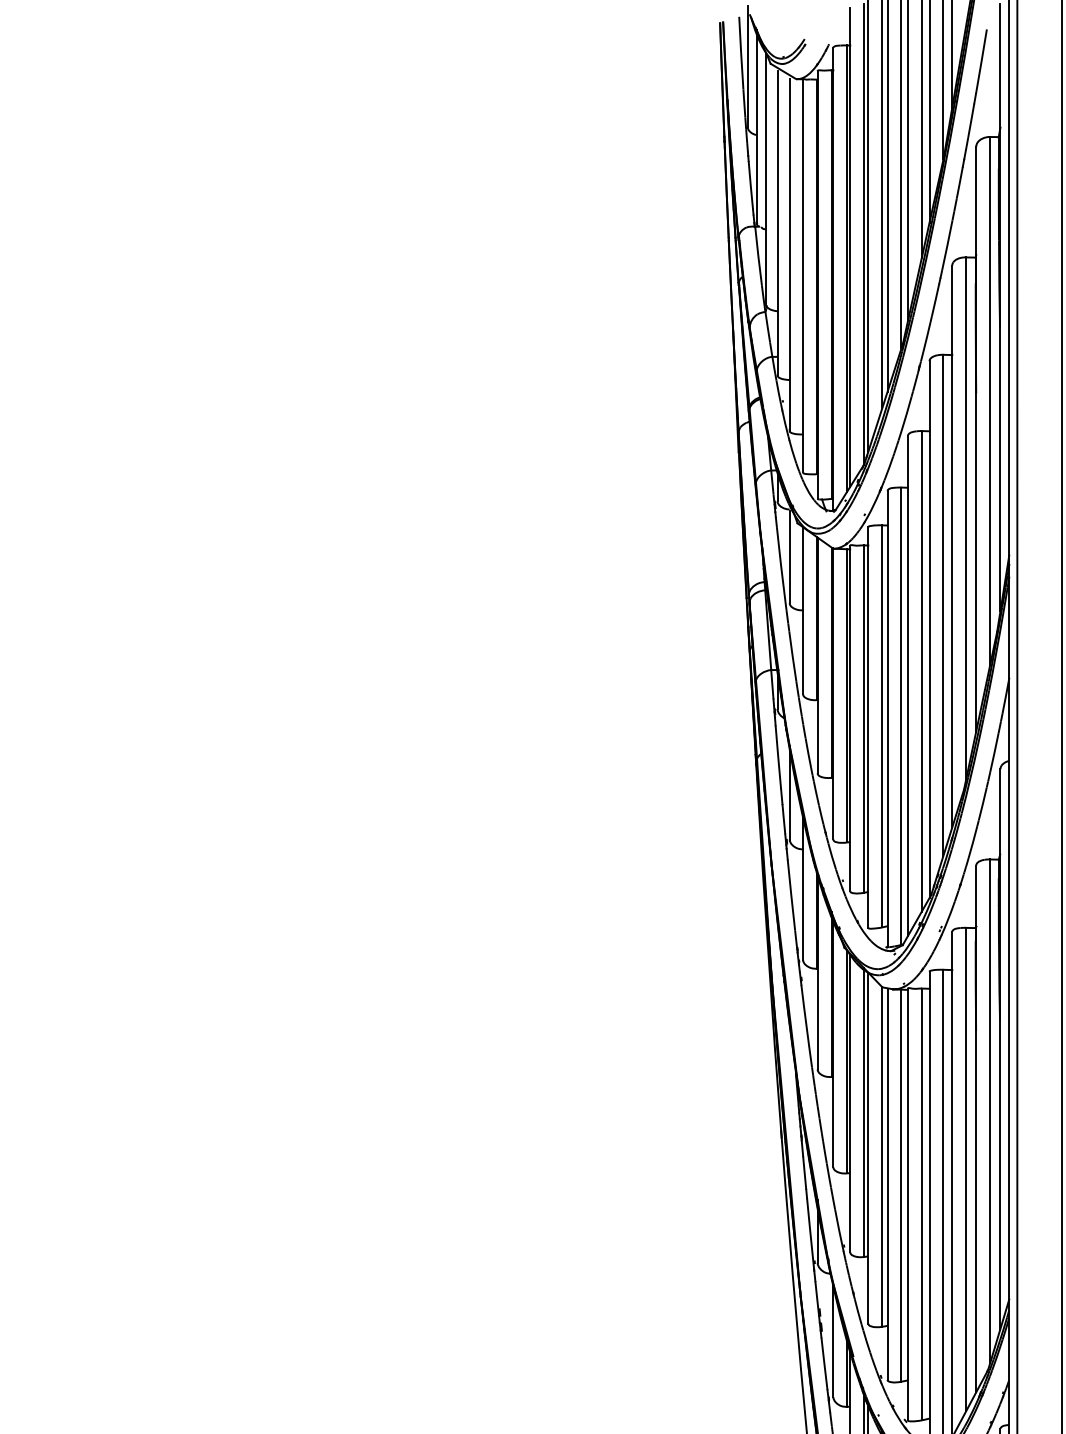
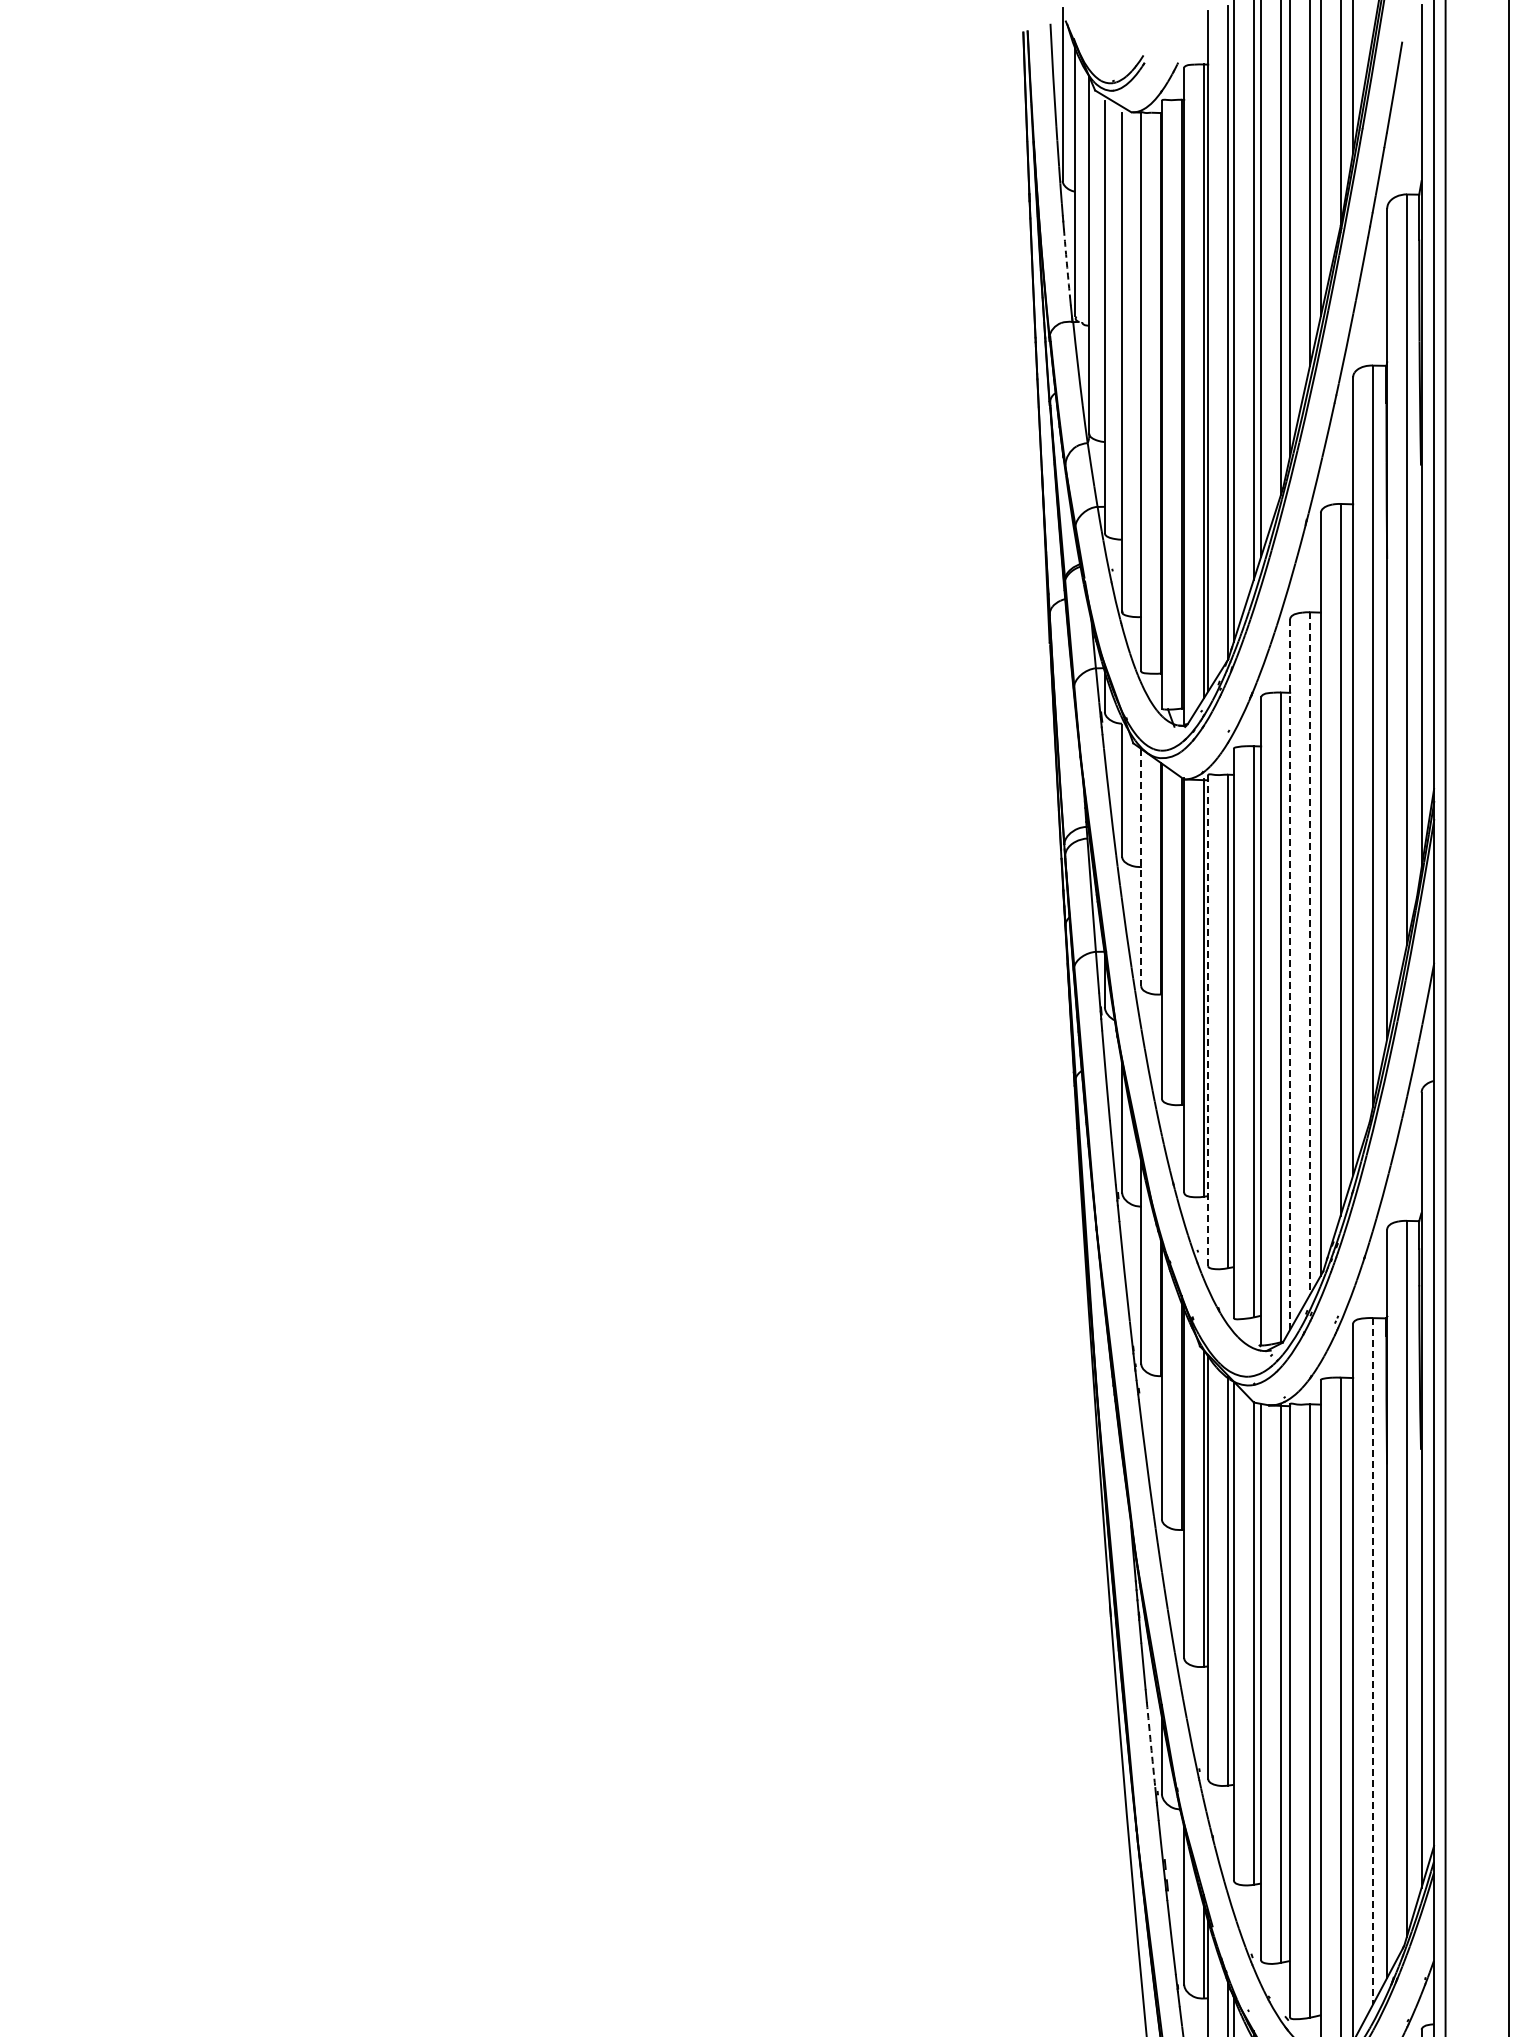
arc: (750, 185) -> (1066, 263), solid -> dashed
line: (803, 610) -> (1141, 867), solid -> dashed
line: (921, 671) -> (1309, 954), solid -> dashed
line: (908, 686) -> (1290, 974), solid -> dashed
line: (850, 719) -> (1208, 1021), solid -> dashed
line: (965, 1169) -> (1372, 1661), solid -> dashed
arc: (810, 1228) -> (1151, 1745), solid -> dashed

